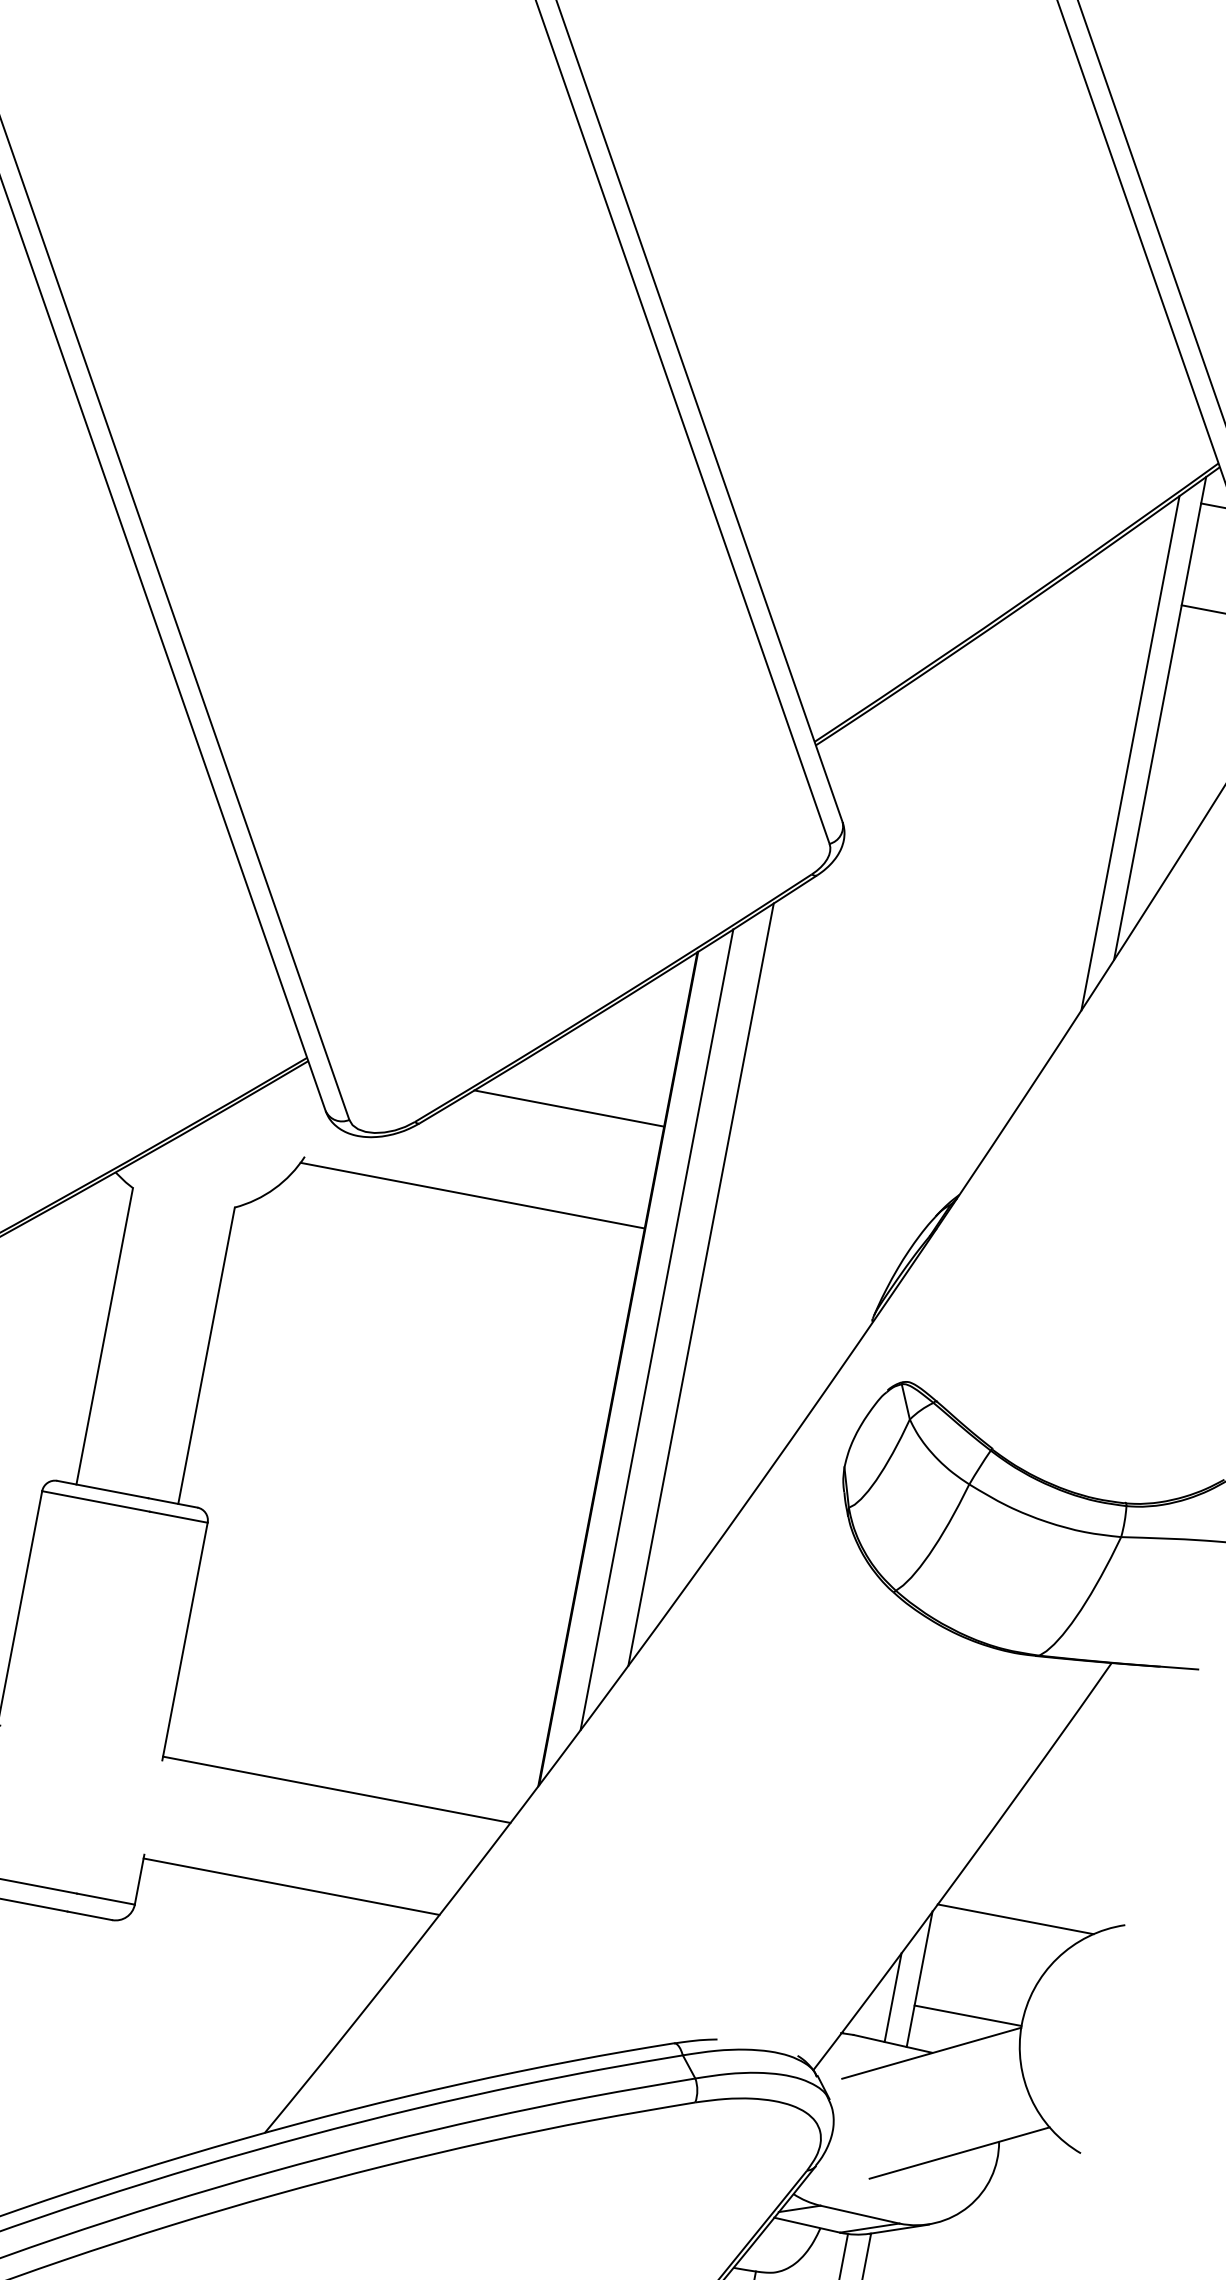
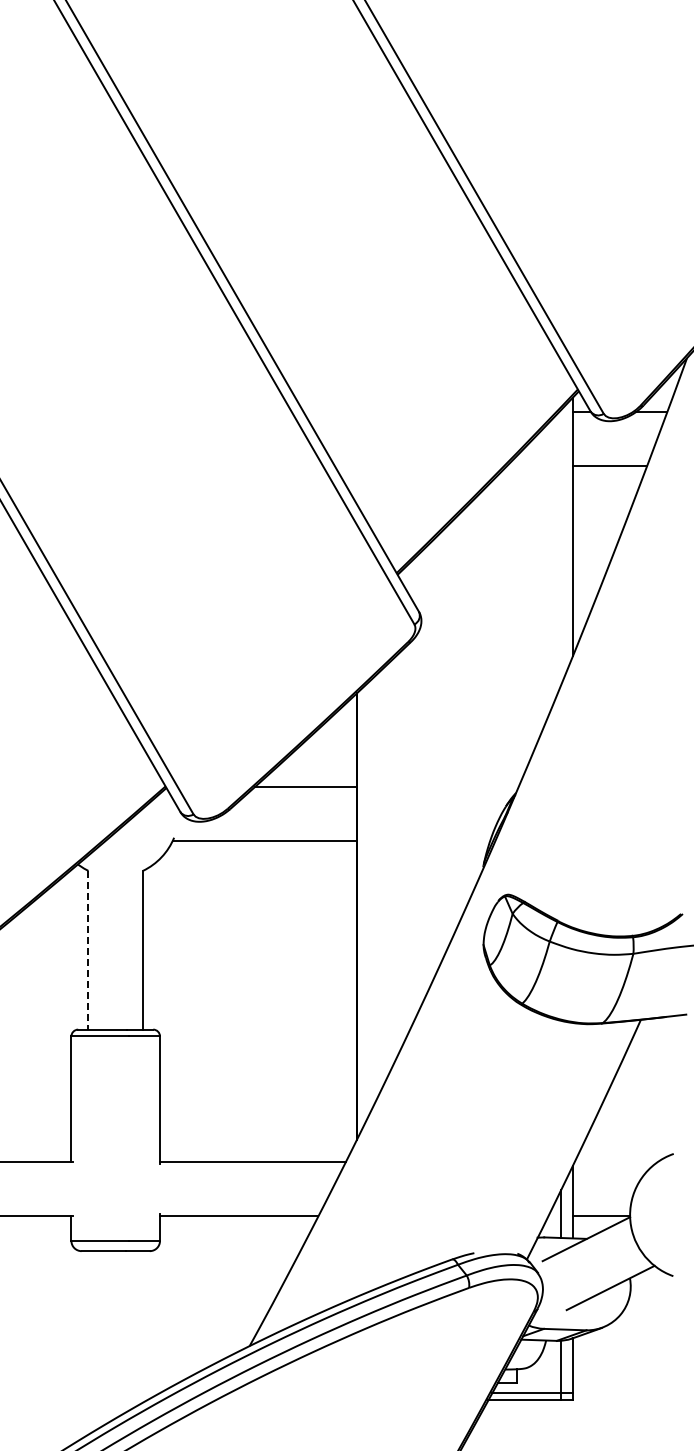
line: (1129, 752) -> (560, 547), removed
line: (701, 1284) -> (391, 864), removed
line: (657, 1329) -> (373, 892), removed
line: (104, 1336) -> (88, 950), solid -> dashed
line: (1015, 1918) -> (616, 1161), removed

